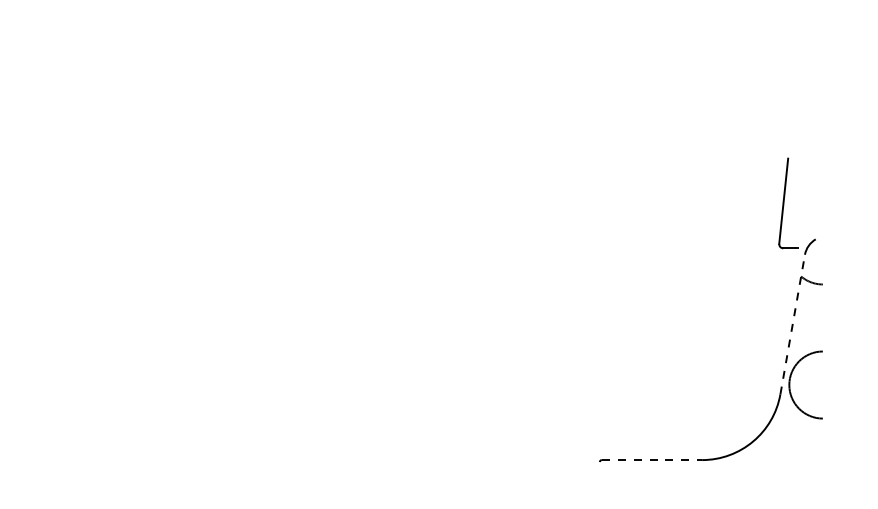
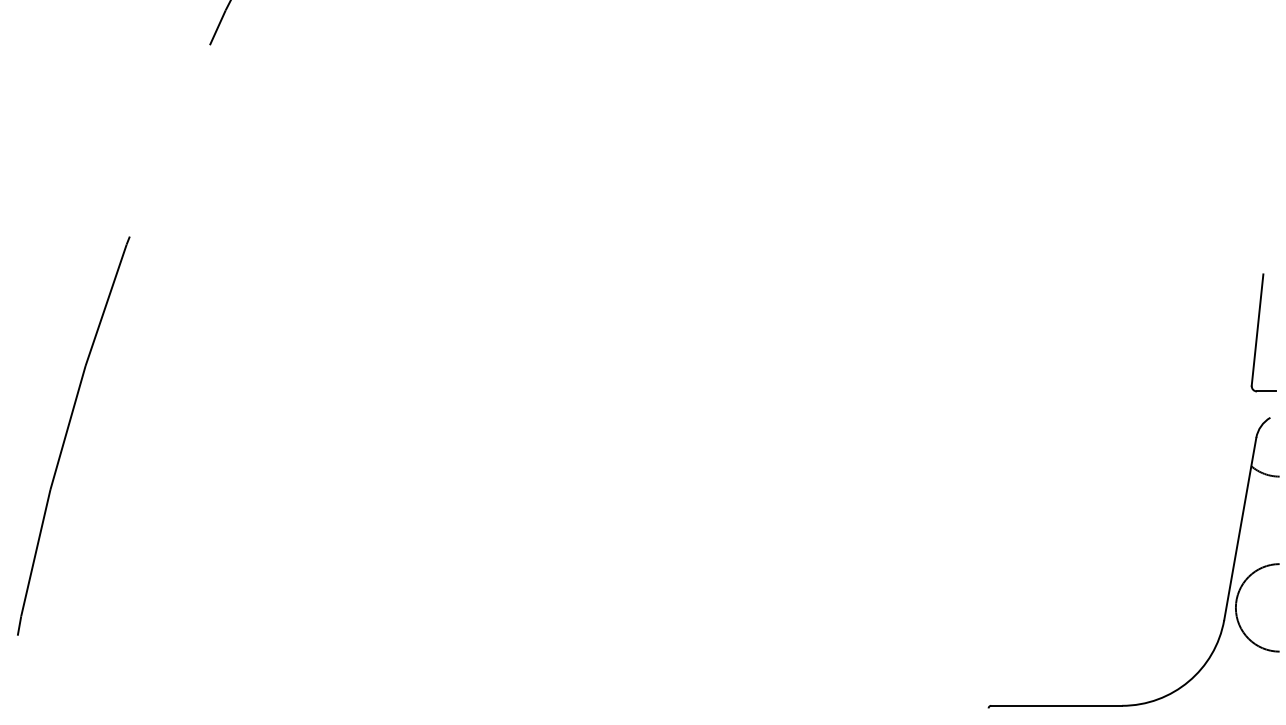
part: (788, 203) -> (1263, 332), moved
line: (792, 324) -> (1240, 528), dashed -> solid
line: (652, 459) -> (1057, 705), dashed -> solid

